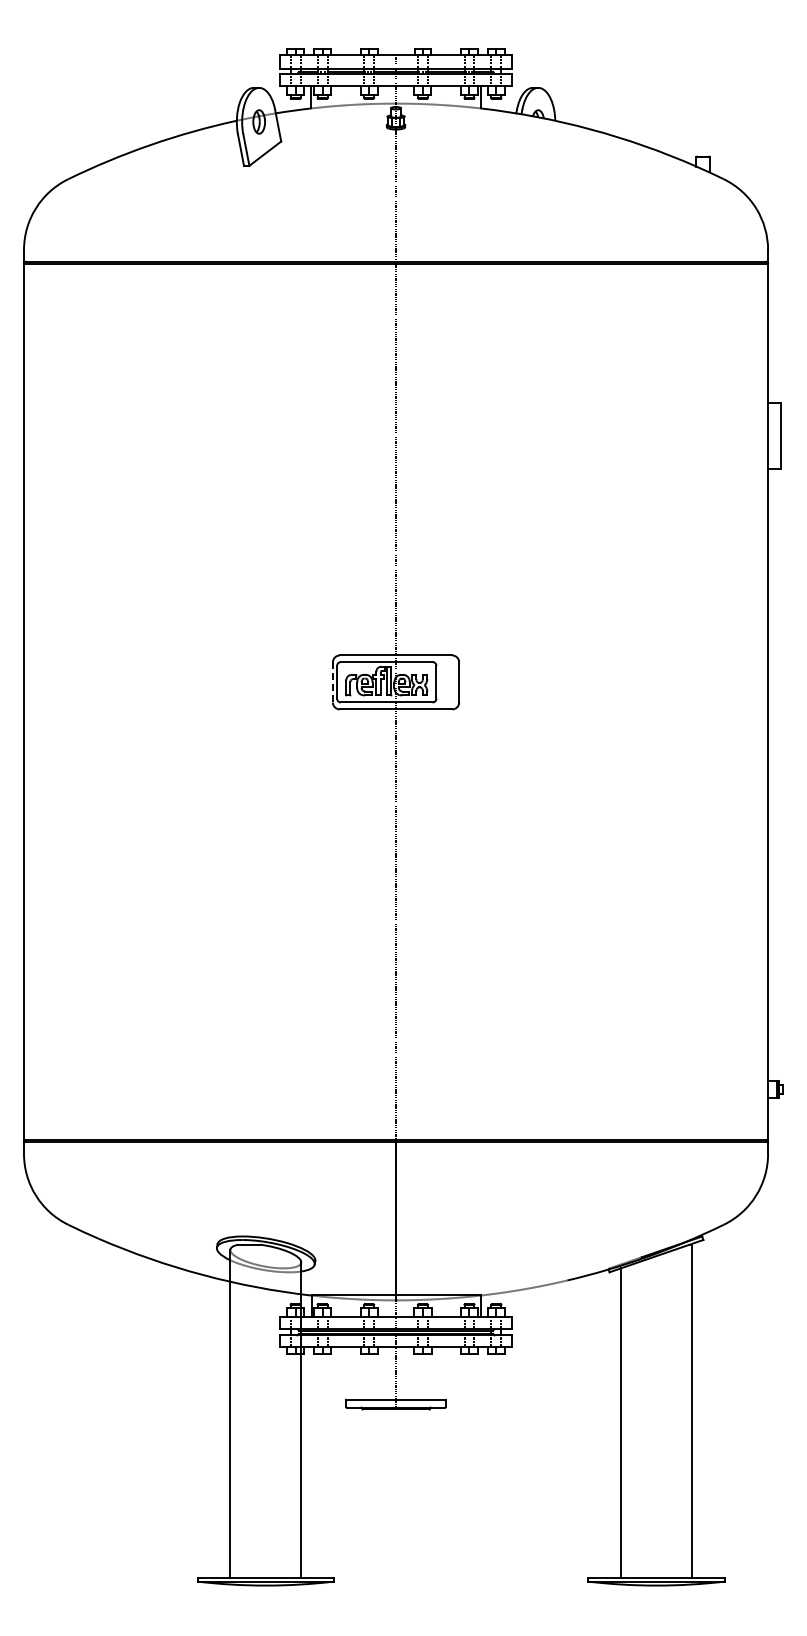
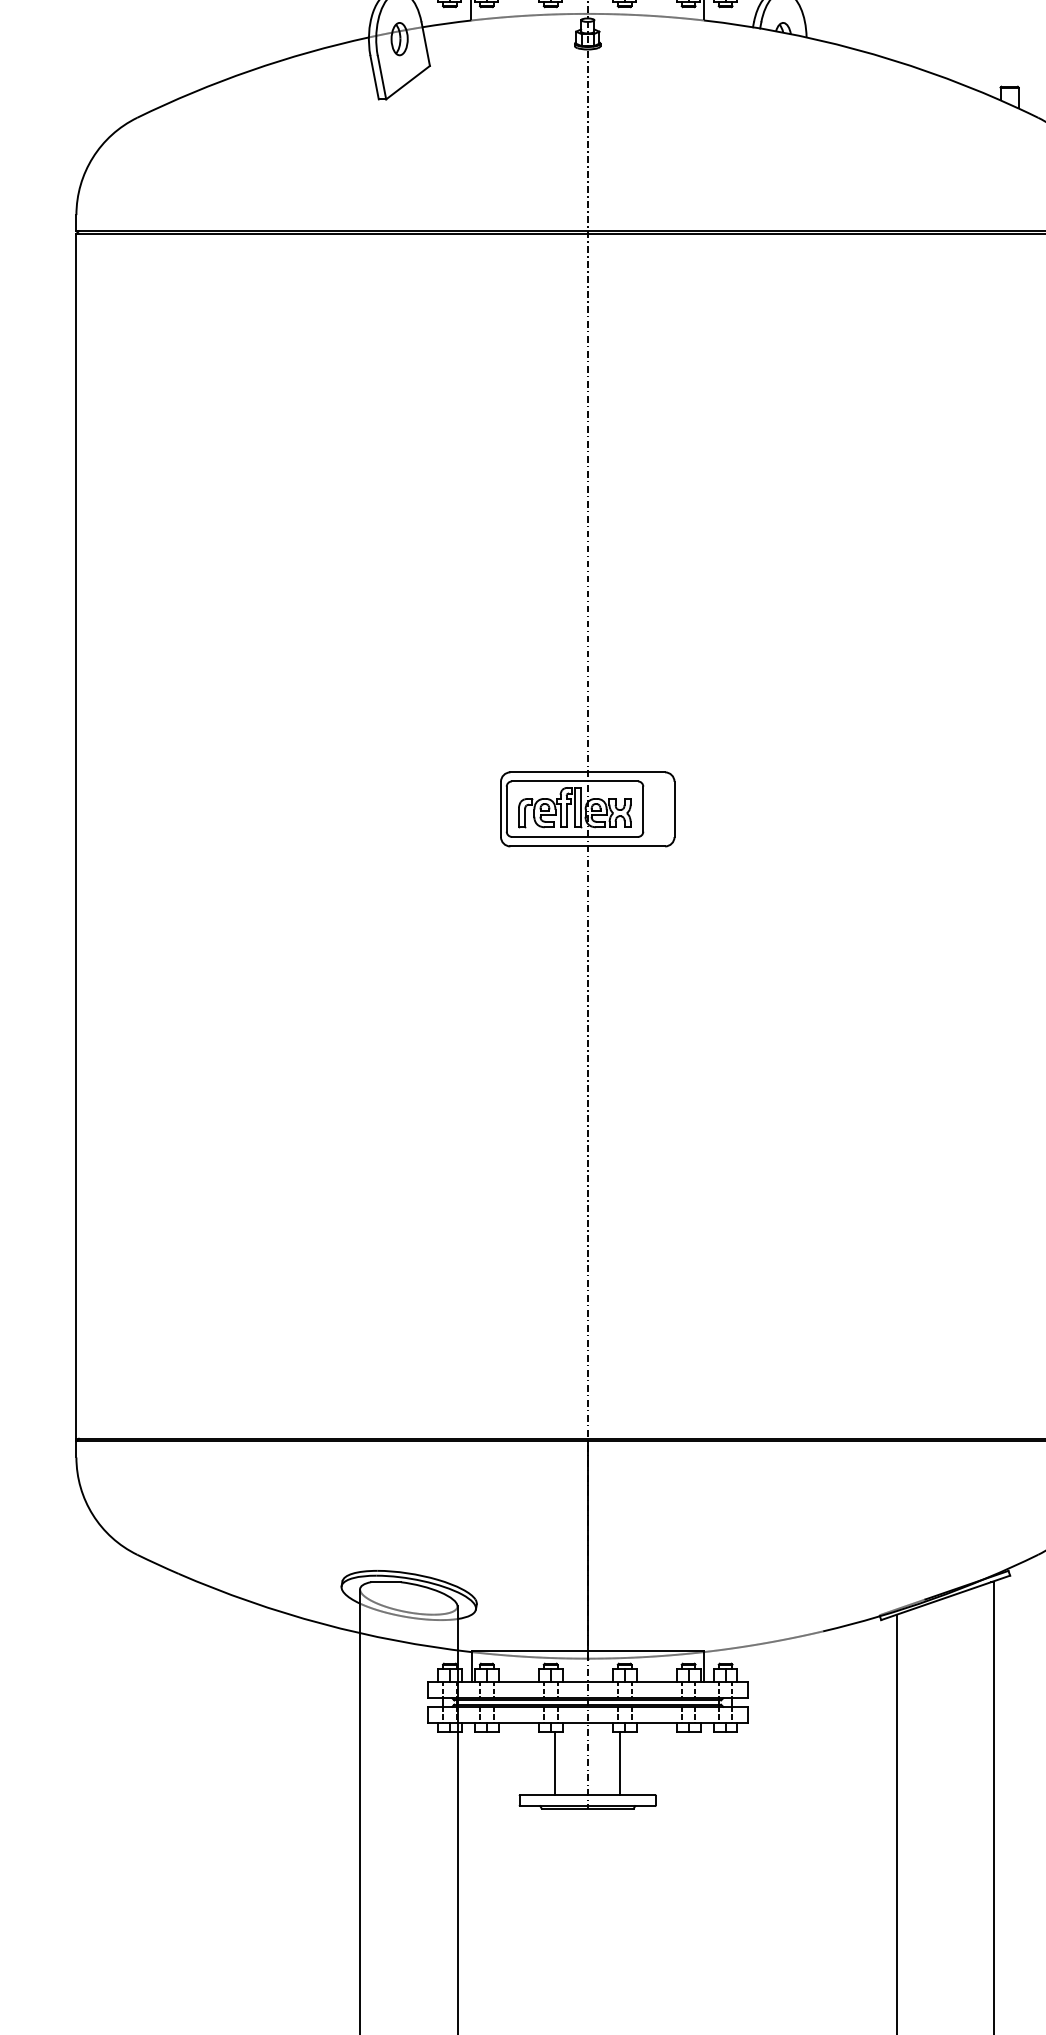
line: (332, 682) -> (500, 809), dashed -> solid
line: (372, 1376) -> (555, 1763), added
line: (419, 1376) -> (619, 1763), added

